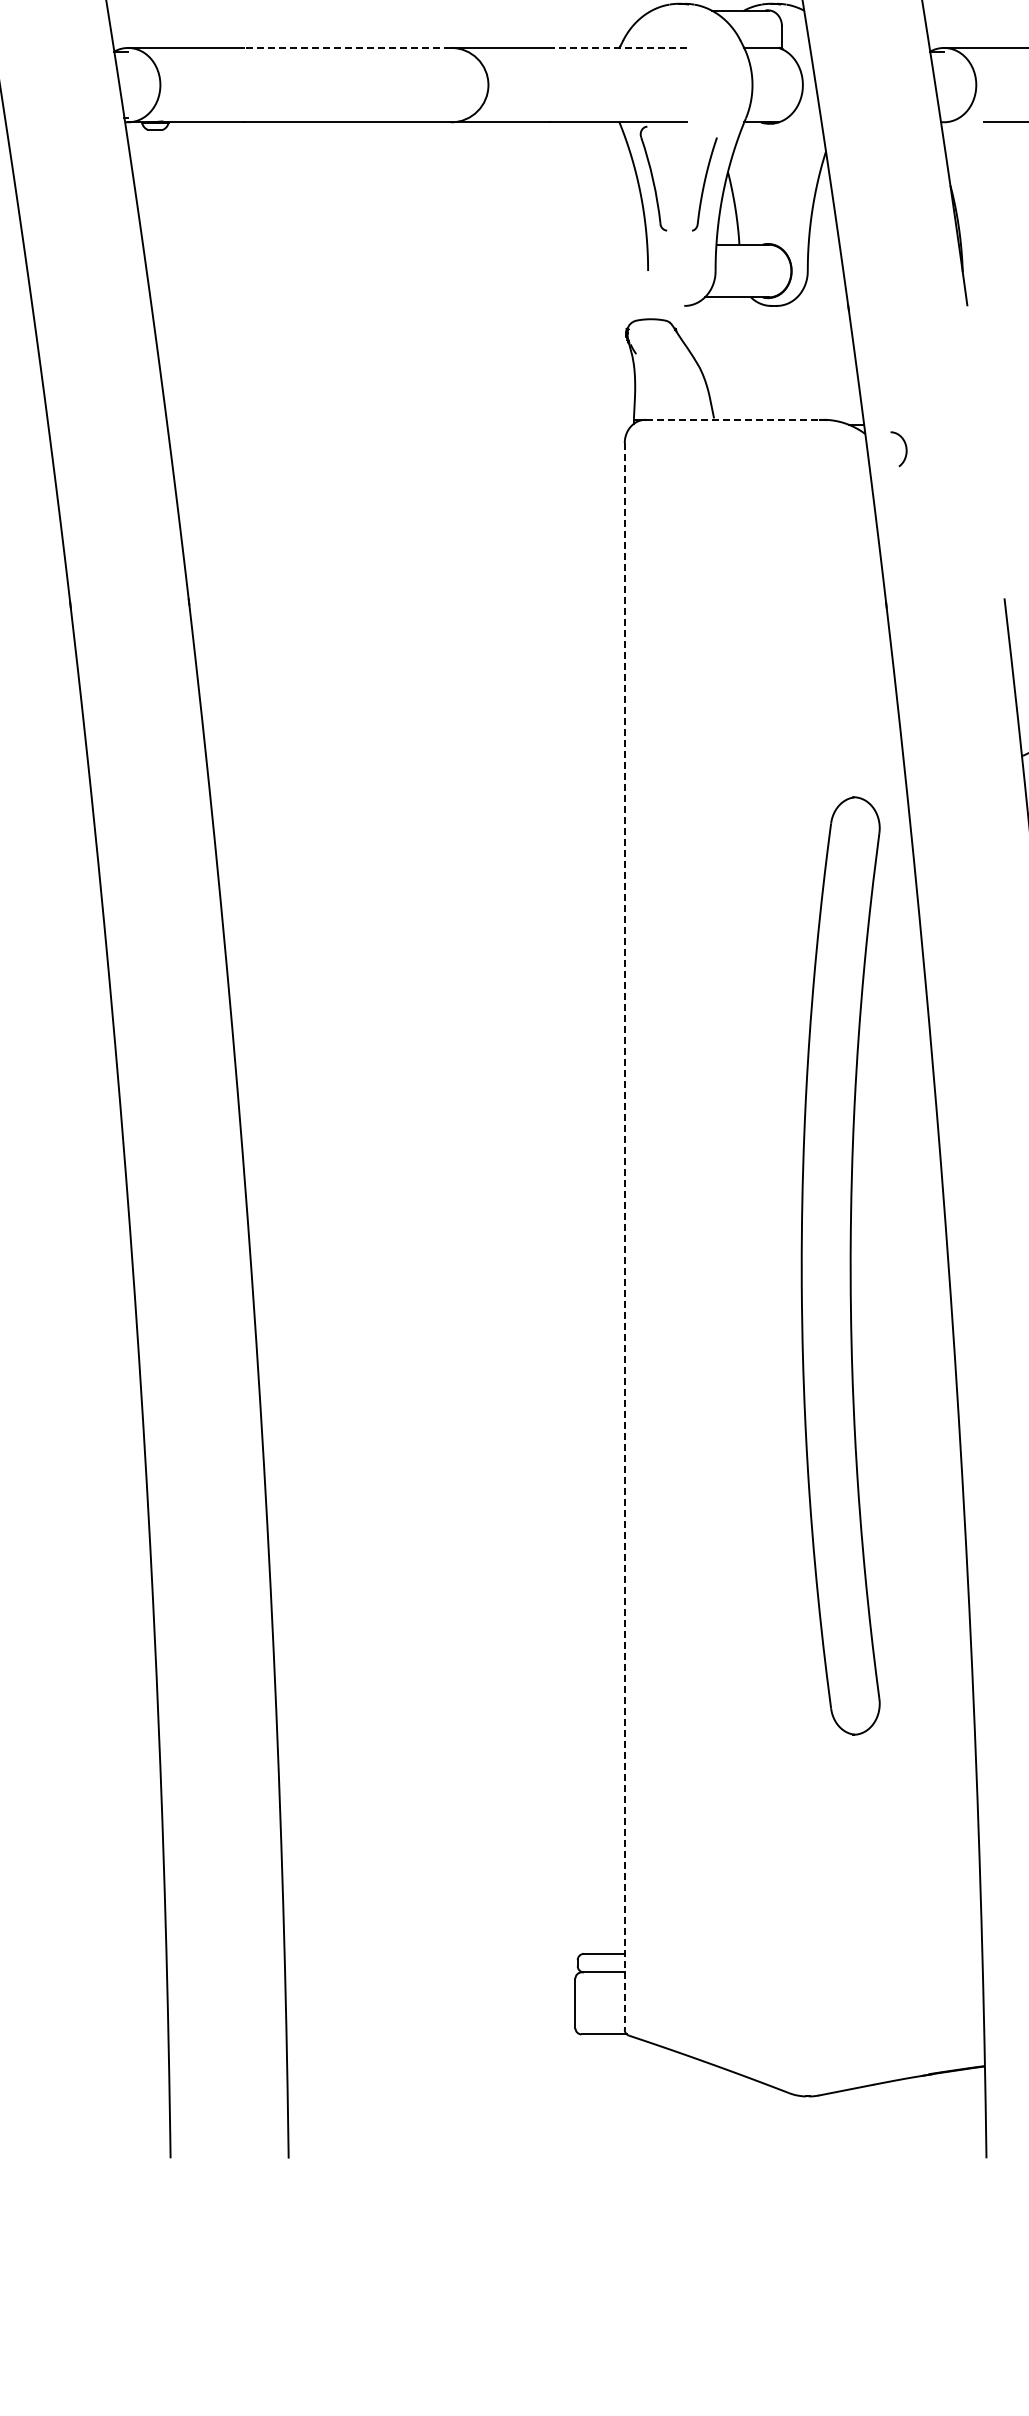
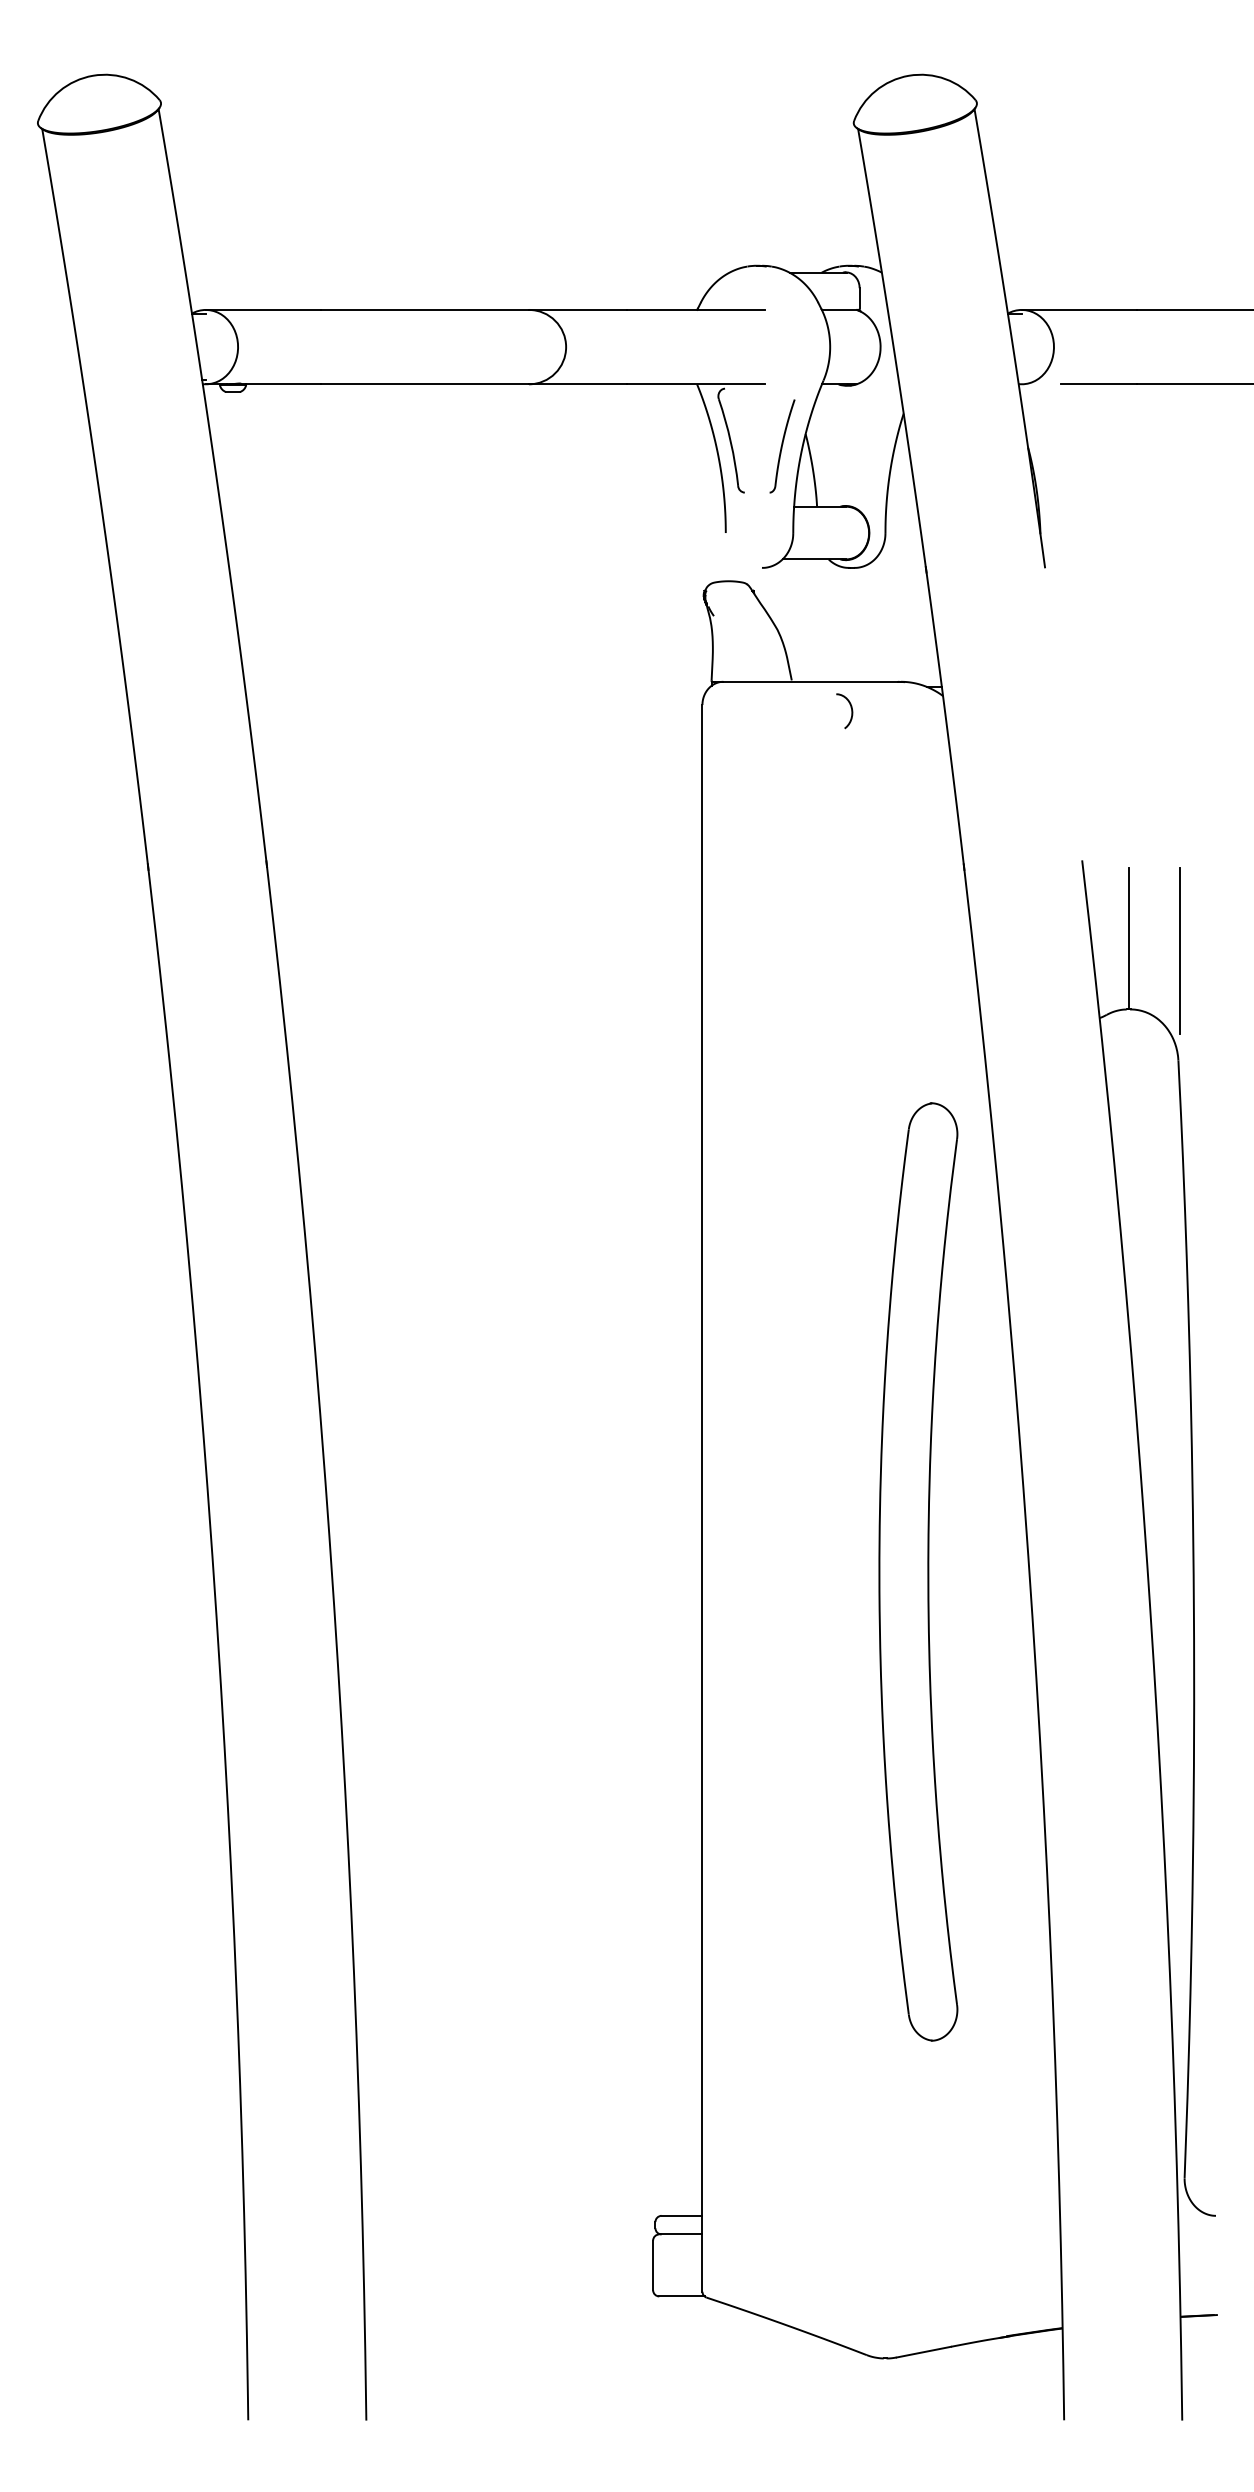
line: (347, 47) -> (425, 309), dashed -> solid
line: (617, 47) -> (695, 309), dashed -> solid
line: (733, 419) -> (811, 681), dashed -> solid
curve: (905, 449) -> (851, 711), moved
line: (624, 1236) -> (702, 1498), dashed -> solid
part: (840, 1265) -> (918, 1571), moved

